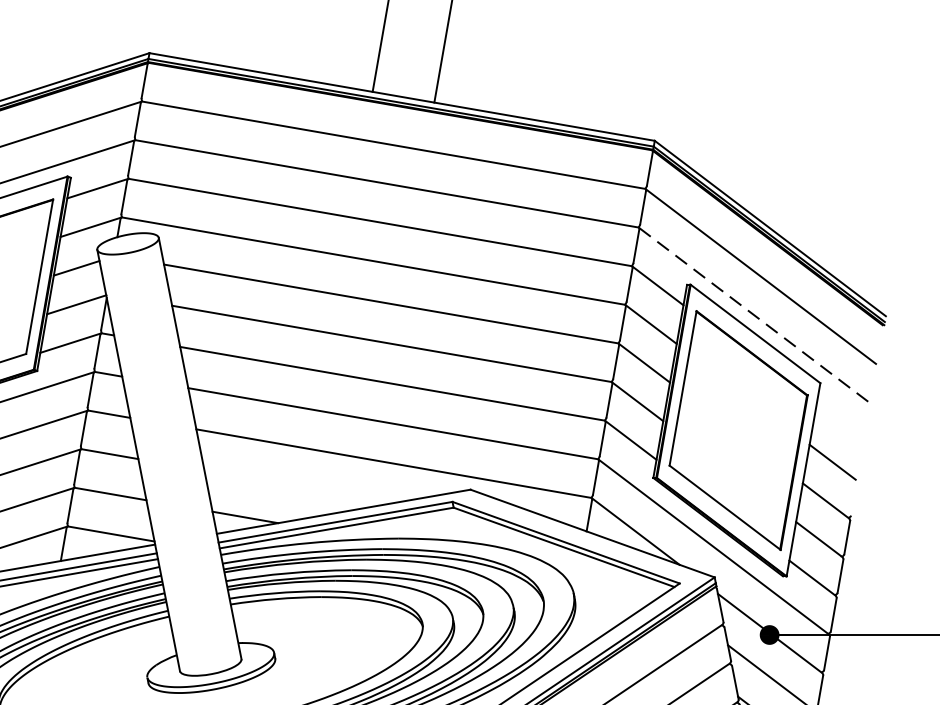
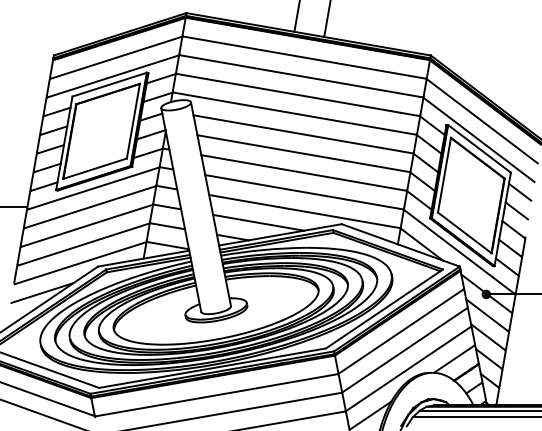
line: (753, 314) -> (478, 139), dashed -> solid
line: (838, 422) -> (519, 191), added
line: (298, 486) -> (258, 222), added

